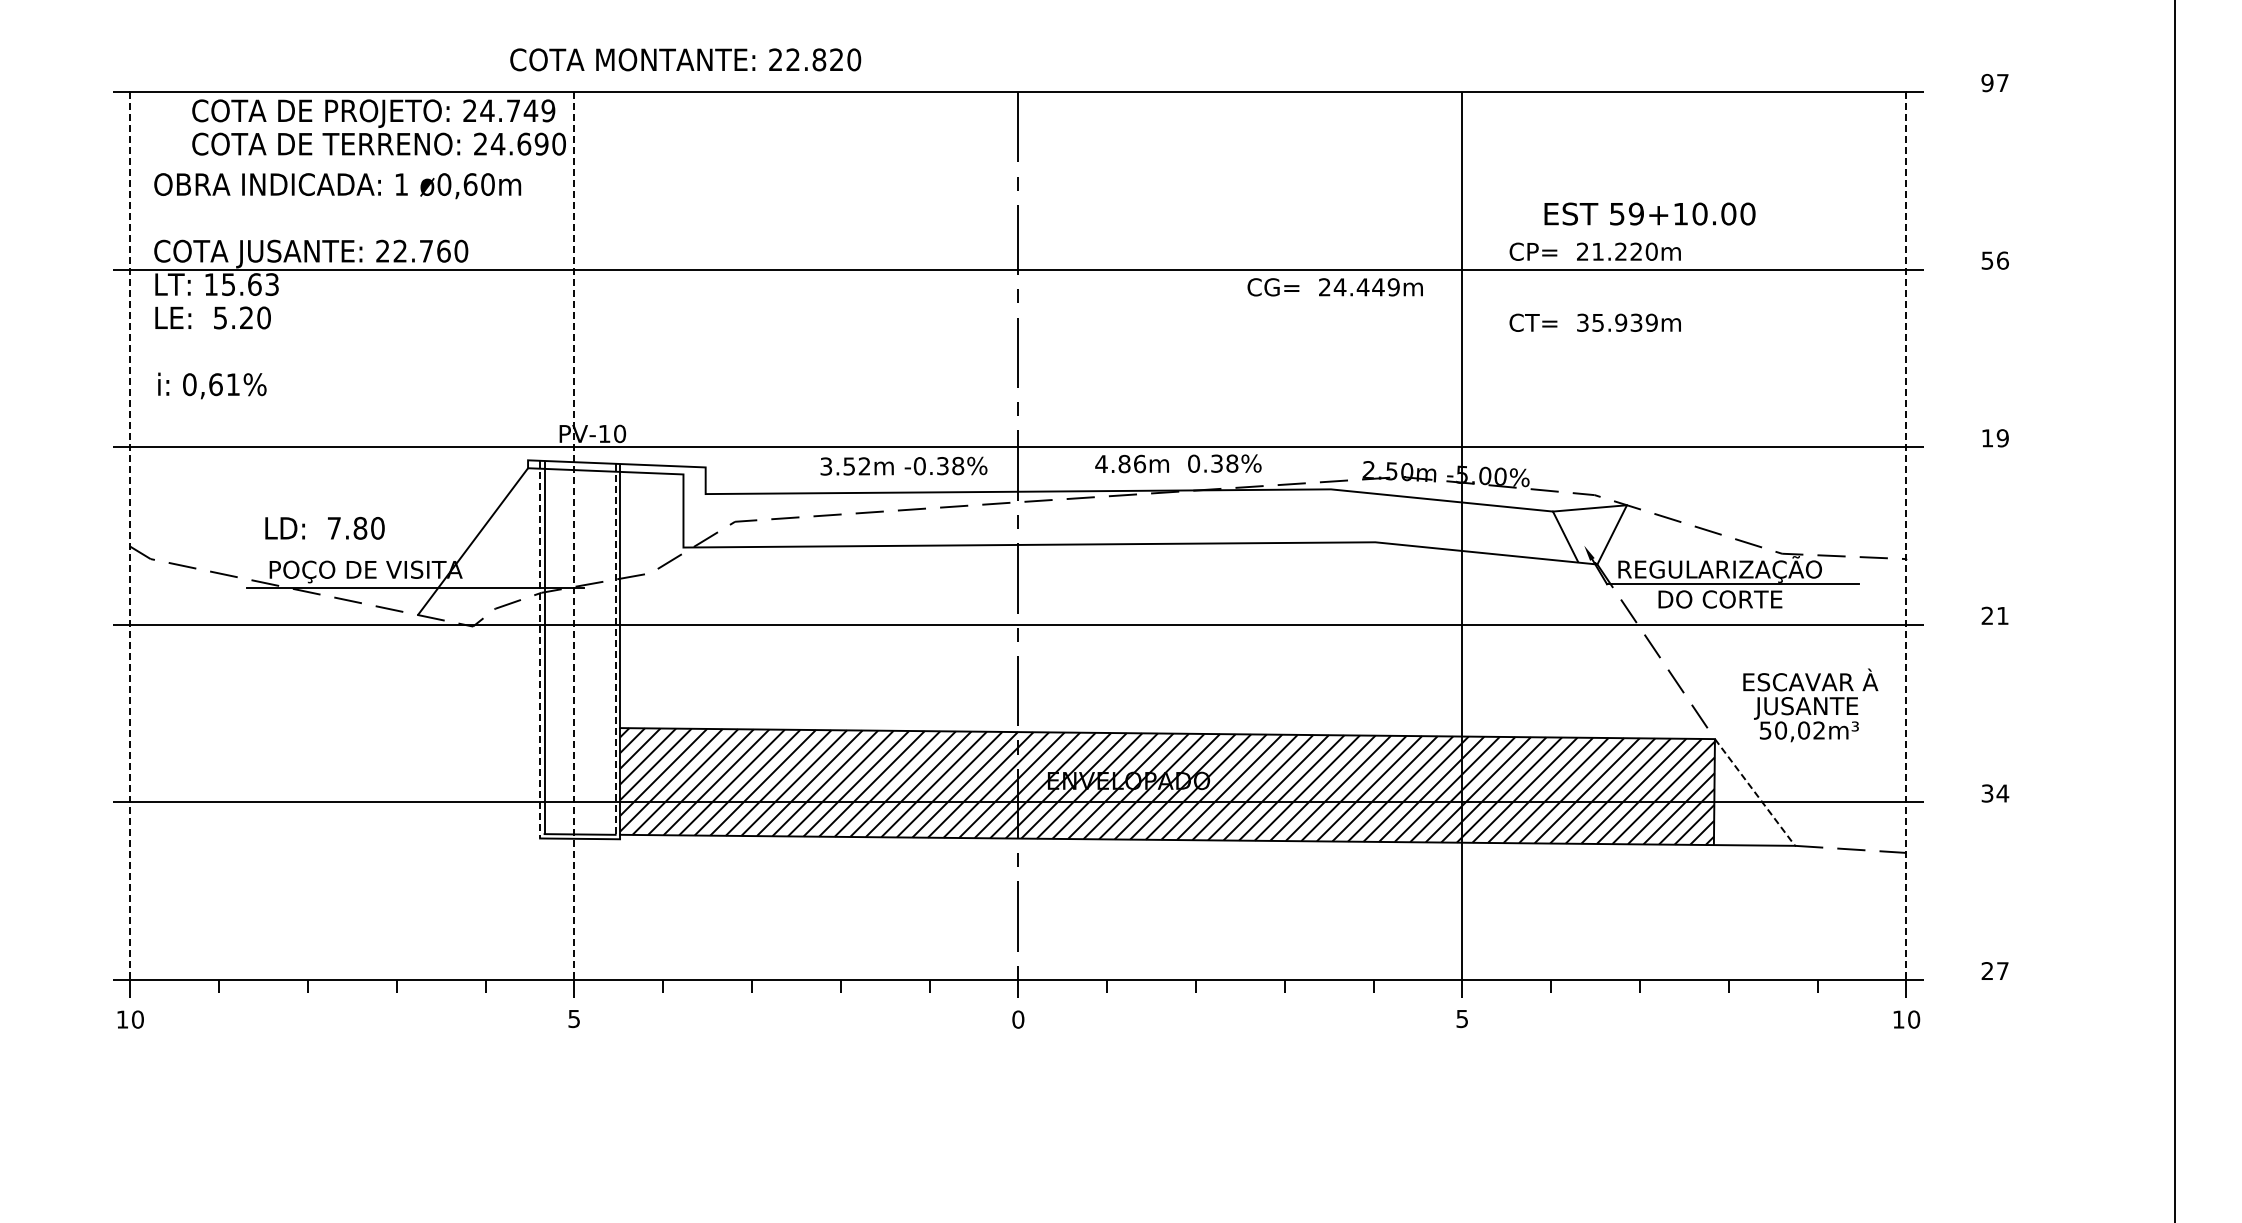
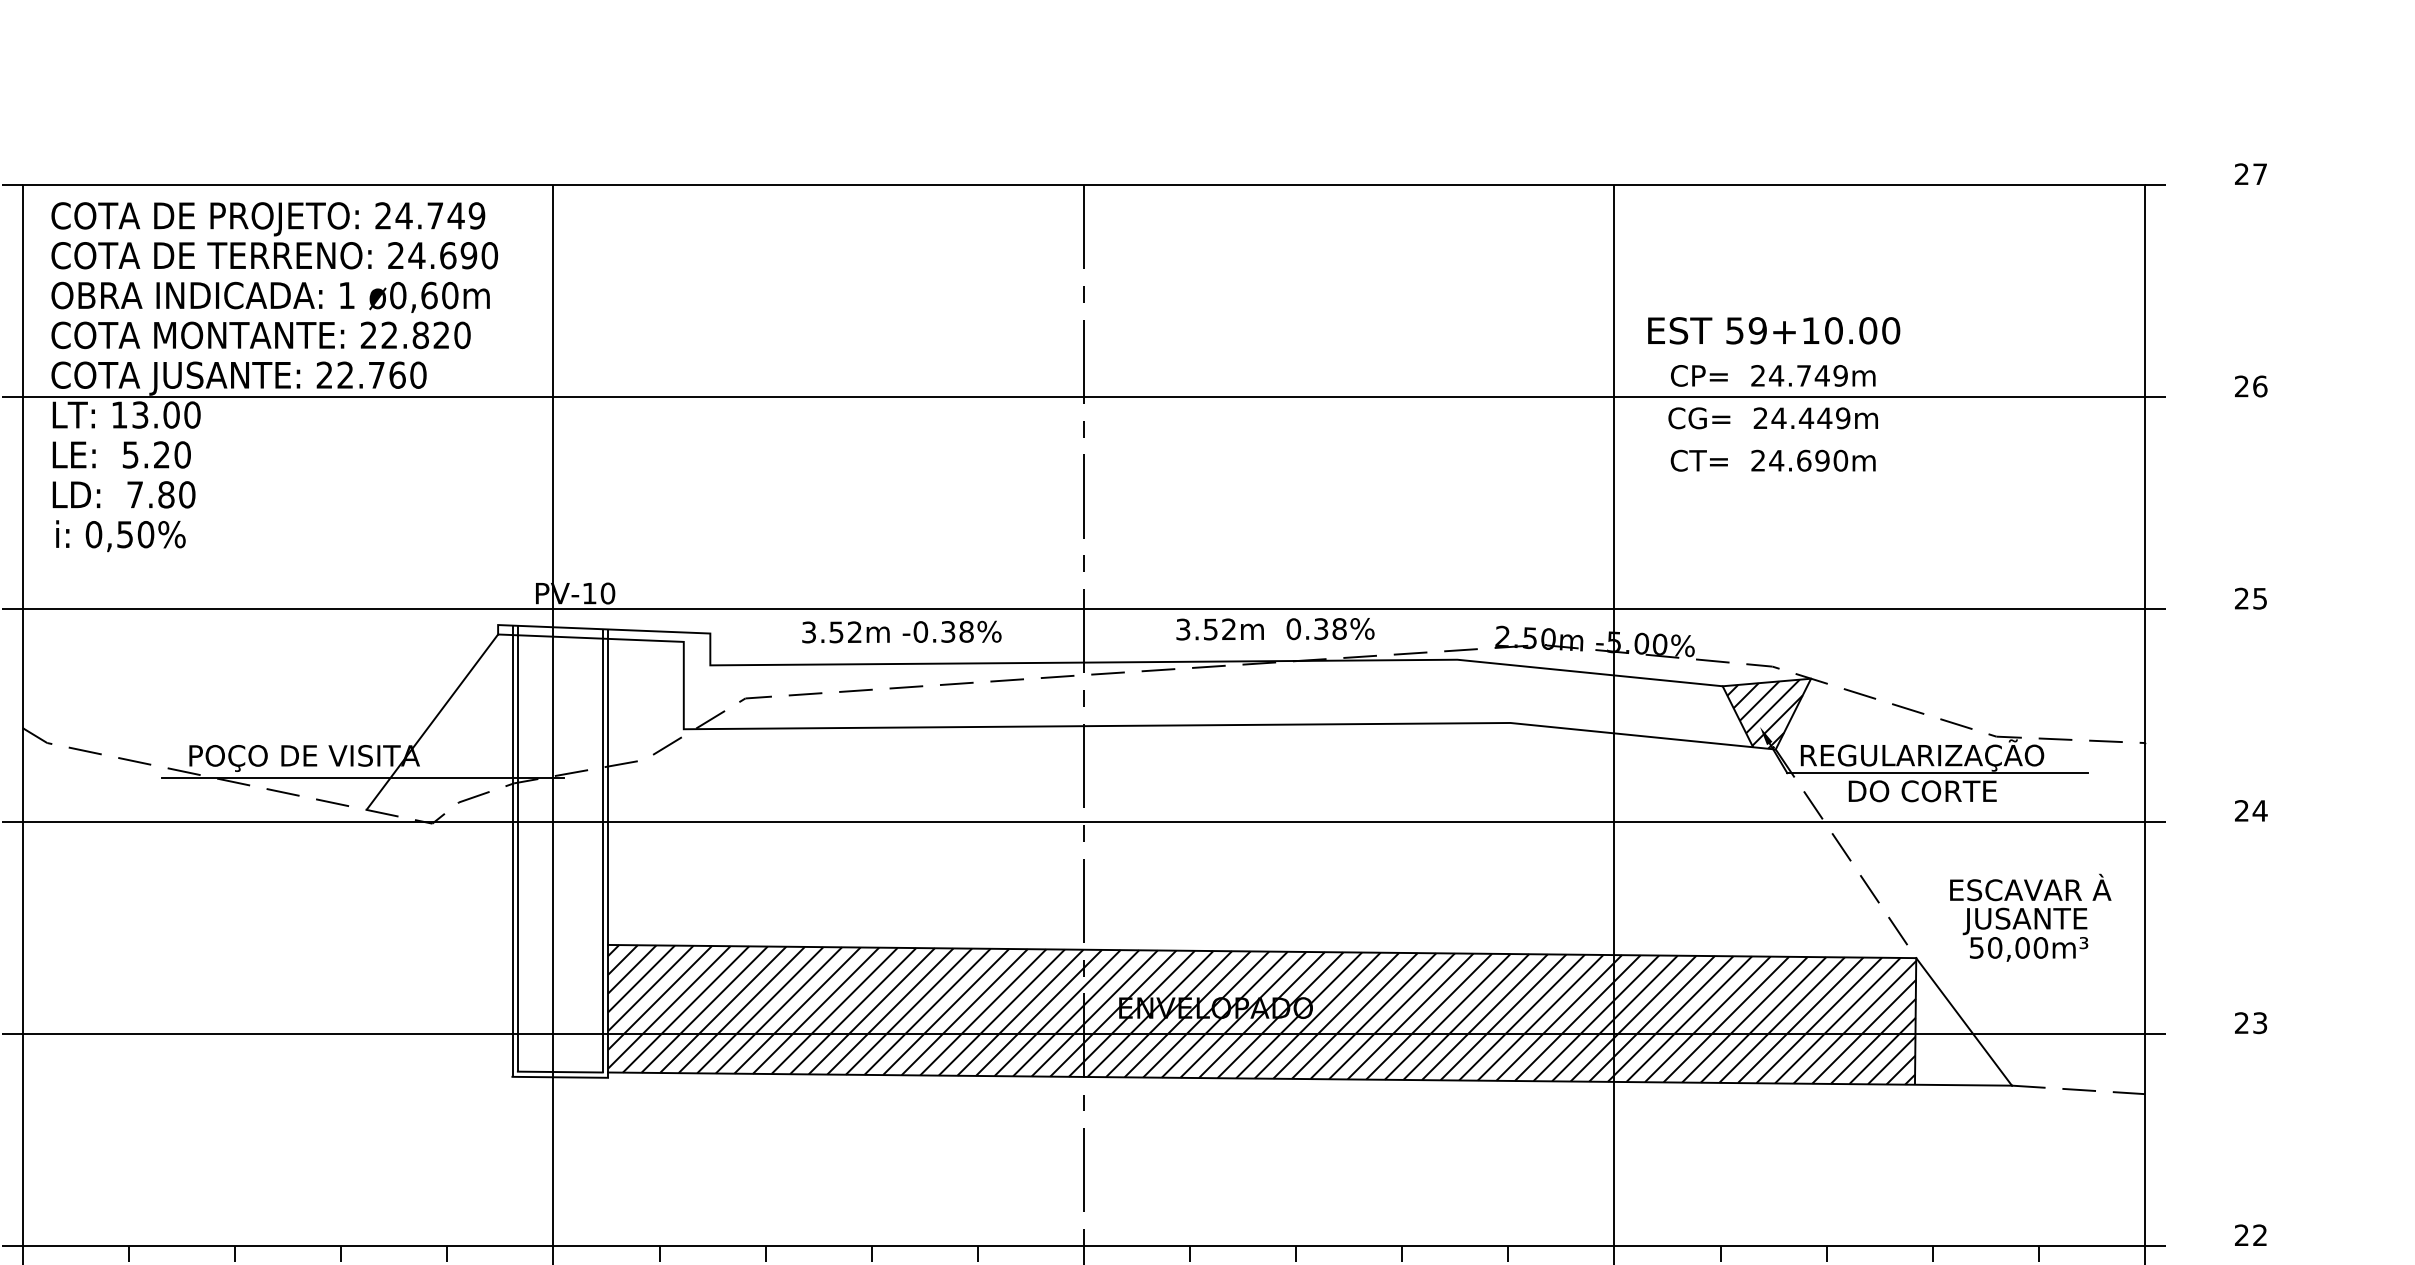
text: (685, 59) -> (260, 334), moved
text: (1987, 83) -> (2241, 174), 97 -> 27
text: (378, 127) -> (274, 235), moved
text: (1649, 213) -> (1773, 330), moved
text: (1624, 251) -> (1808, 375), 21.220m -> 24.749m
text: (1987, 260) -> (2241, 386), 56 -> 26
text: (250, 284) -> (166, 414), 15.63 -> 13.00
text: (1334, 287) -> (1772, 418), moved
text: (1617, 322) -> (1799, 460), 35.939m -> 24.690m
text: (224, 384) -> (135, 534), 0,61% -> 0,50%
text: (1994, 438) -> (2250, 598), 19 -> 25
text: (1120, 463) -> (1205, 628), 4.86m -> 3.52m
text: (903, 465) -> (901, 631), moved
text: (324, 527) -> (123, 493), moved
hatch: (1587, 534) -> (1763, 713), added
line: (130, 536) -> (23, 716), dashed -> solid
line: (574, 536) -> (553, 716), dashed -> solid
line: (1906, 536) -> (2145, 716), dashed -> solid
text: (2002, 615) -> (2259, 810), 21 -> 24
line: (540, 649) -> (512, 851), dashed -> solid
line: (615, 649) -> (602, 851), dashed -> solid
text: (1819, 730) -> (2041, 947), 50,02m³ -> 50,00m³
line: (1755, 792) -> (1964, 1021), dashed -> solid
text: (1995, 793) -> (2251, 1023), 34 -> 23
text: (2002, 970) -> (2259, 1234), 27 -> 22

